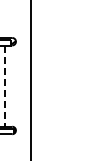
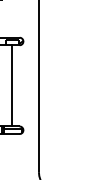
line: (5, 85) -> (12, 85), dashed -> solid

